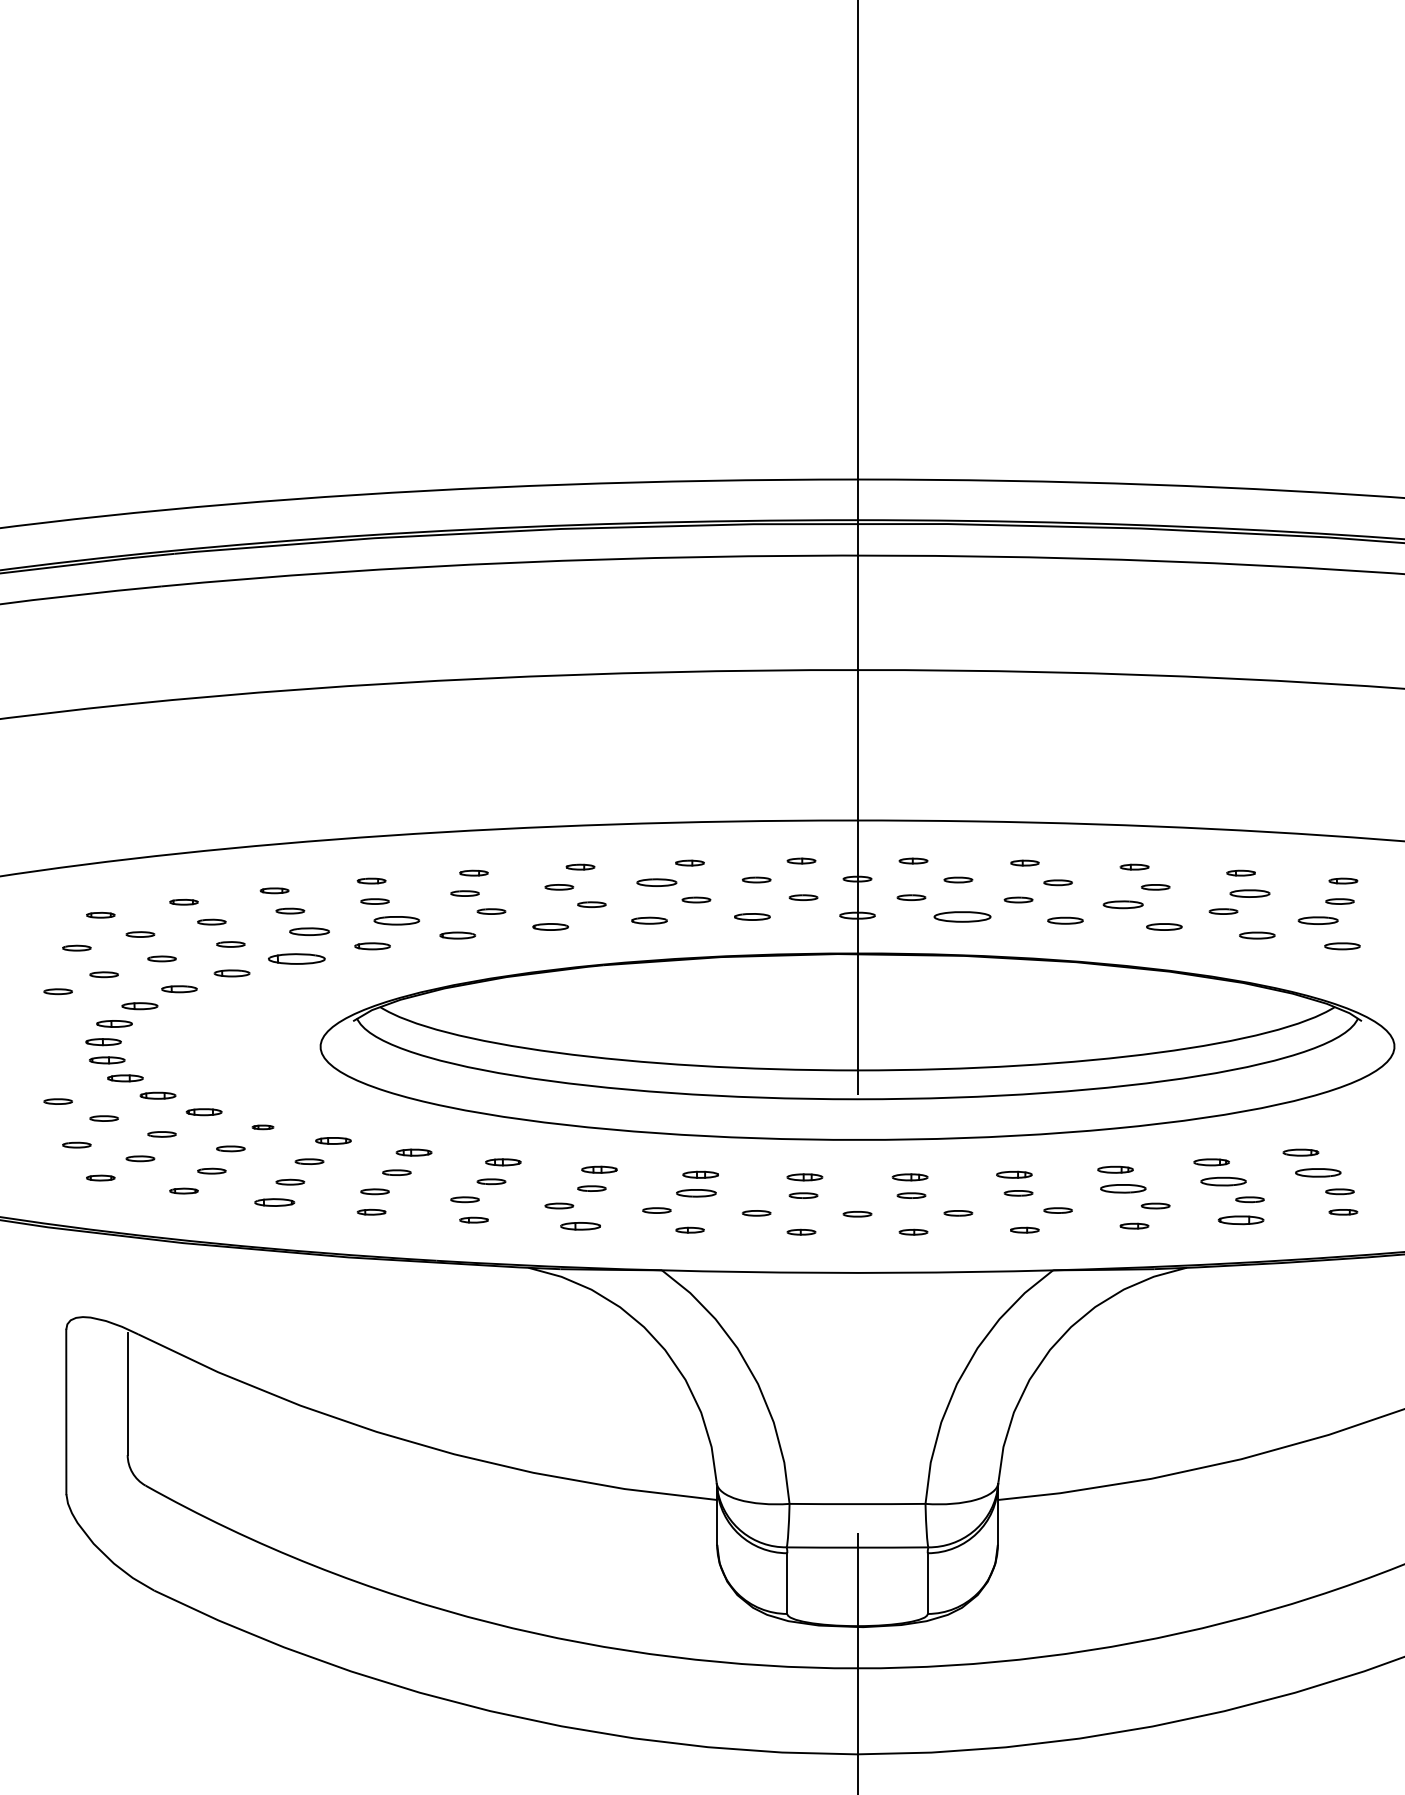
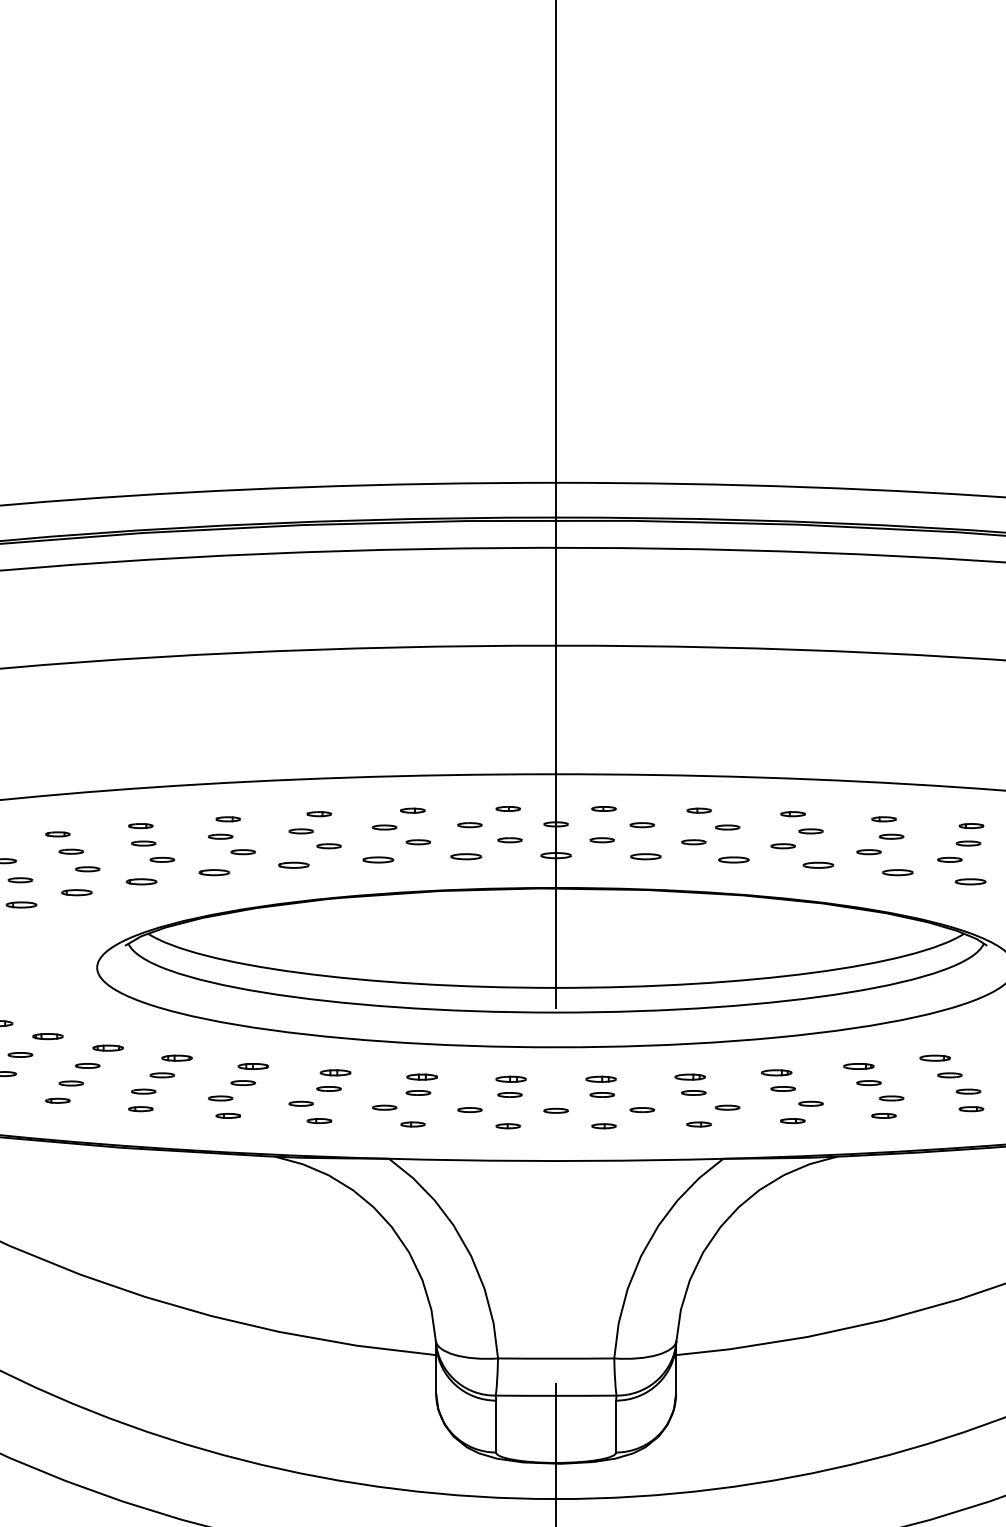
part: (656, 882) -> (384, 827), size x0.71
part: (1249, 893) -> (891, 836), size x0.71
part: (1122, 904) -> (782, 846), size x0.71
part: (962, 916) -> (645, 856), size x0.62
part: (396, 920) -> (162, 859), size x0.62
part: (1317, 920) -> (949, 859), size x0.71
part: (309, 931) -> (87, 869), size x0.71
part: (296, 958) -> (76, 892), size x0.62
part: (262, 1127) -> (47, 1036), size x1.67
part: (1317, 1172) -> (949, 1075), size x0.62
part: (1223, 1181) -> (868, 1082), size x0.62
part: (1122, 1188) -> (782, 1088), size x0.62
part: (696, 1193) -> (418, 1093), size x0.71
part: (274, 1202) -> (57, 1100), size x0.71
part: (1240, 1219) -> (883, 1115), size x0.62
part: (580, 1225) -> (319, 1120), size x0.71

